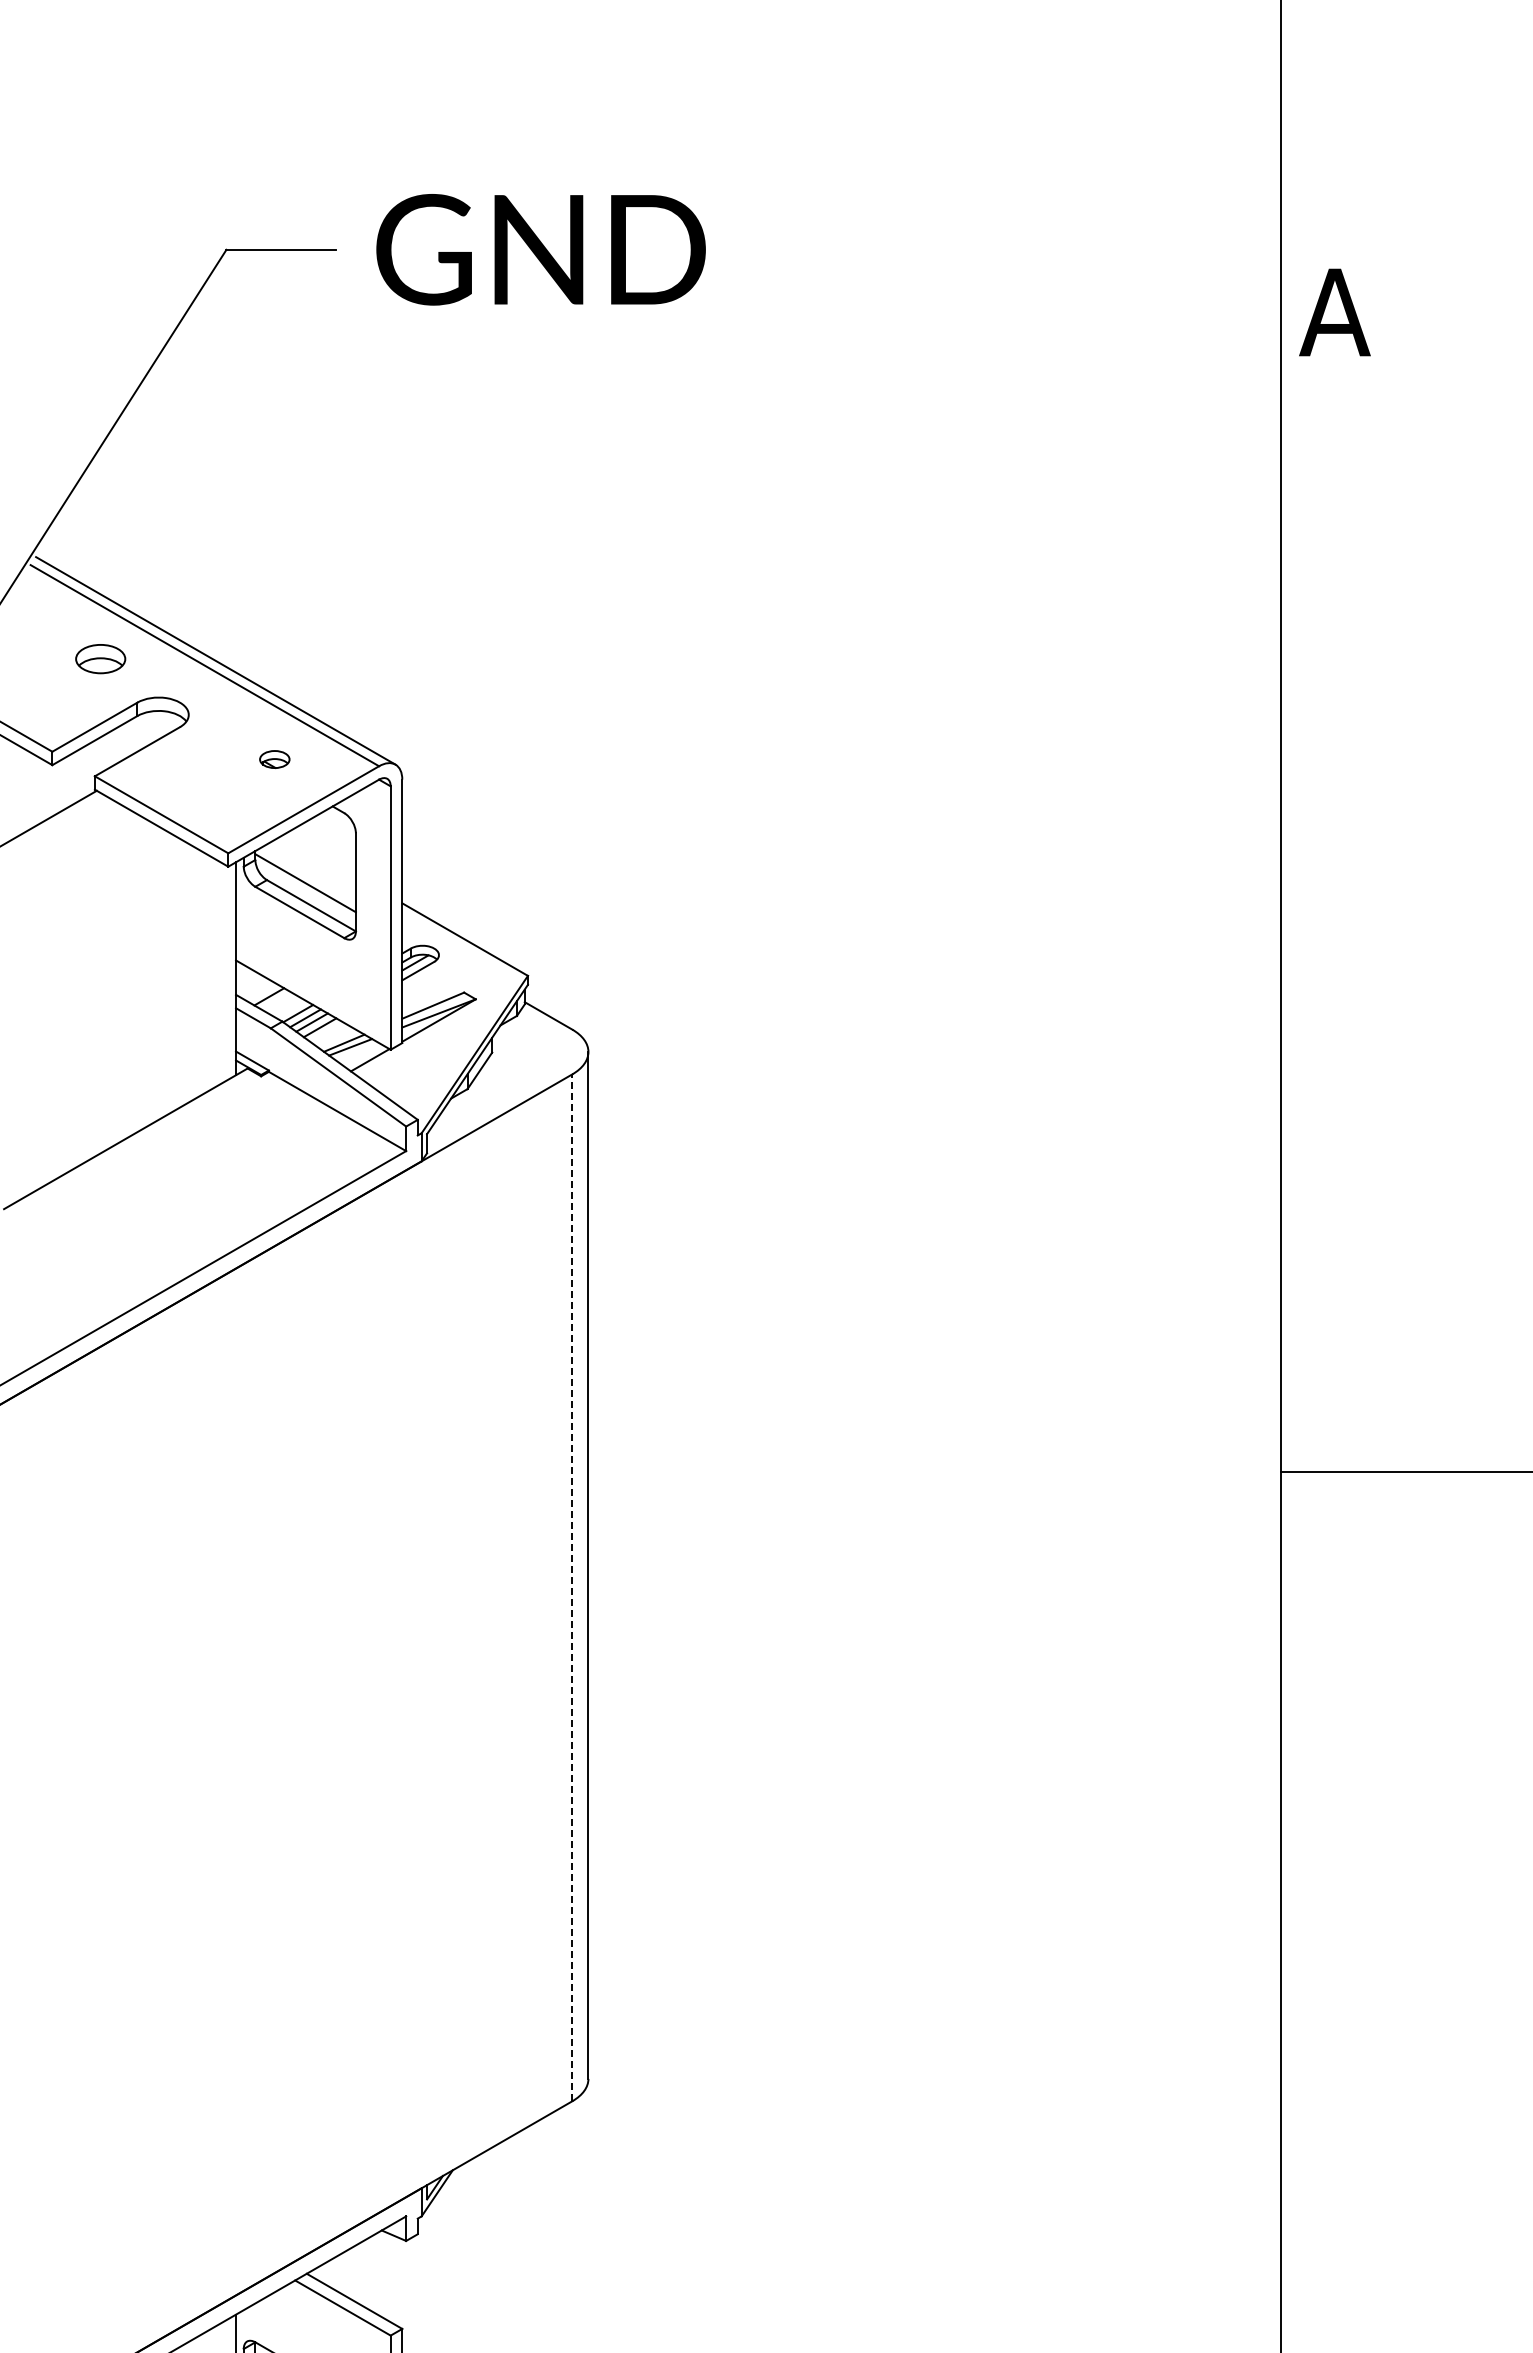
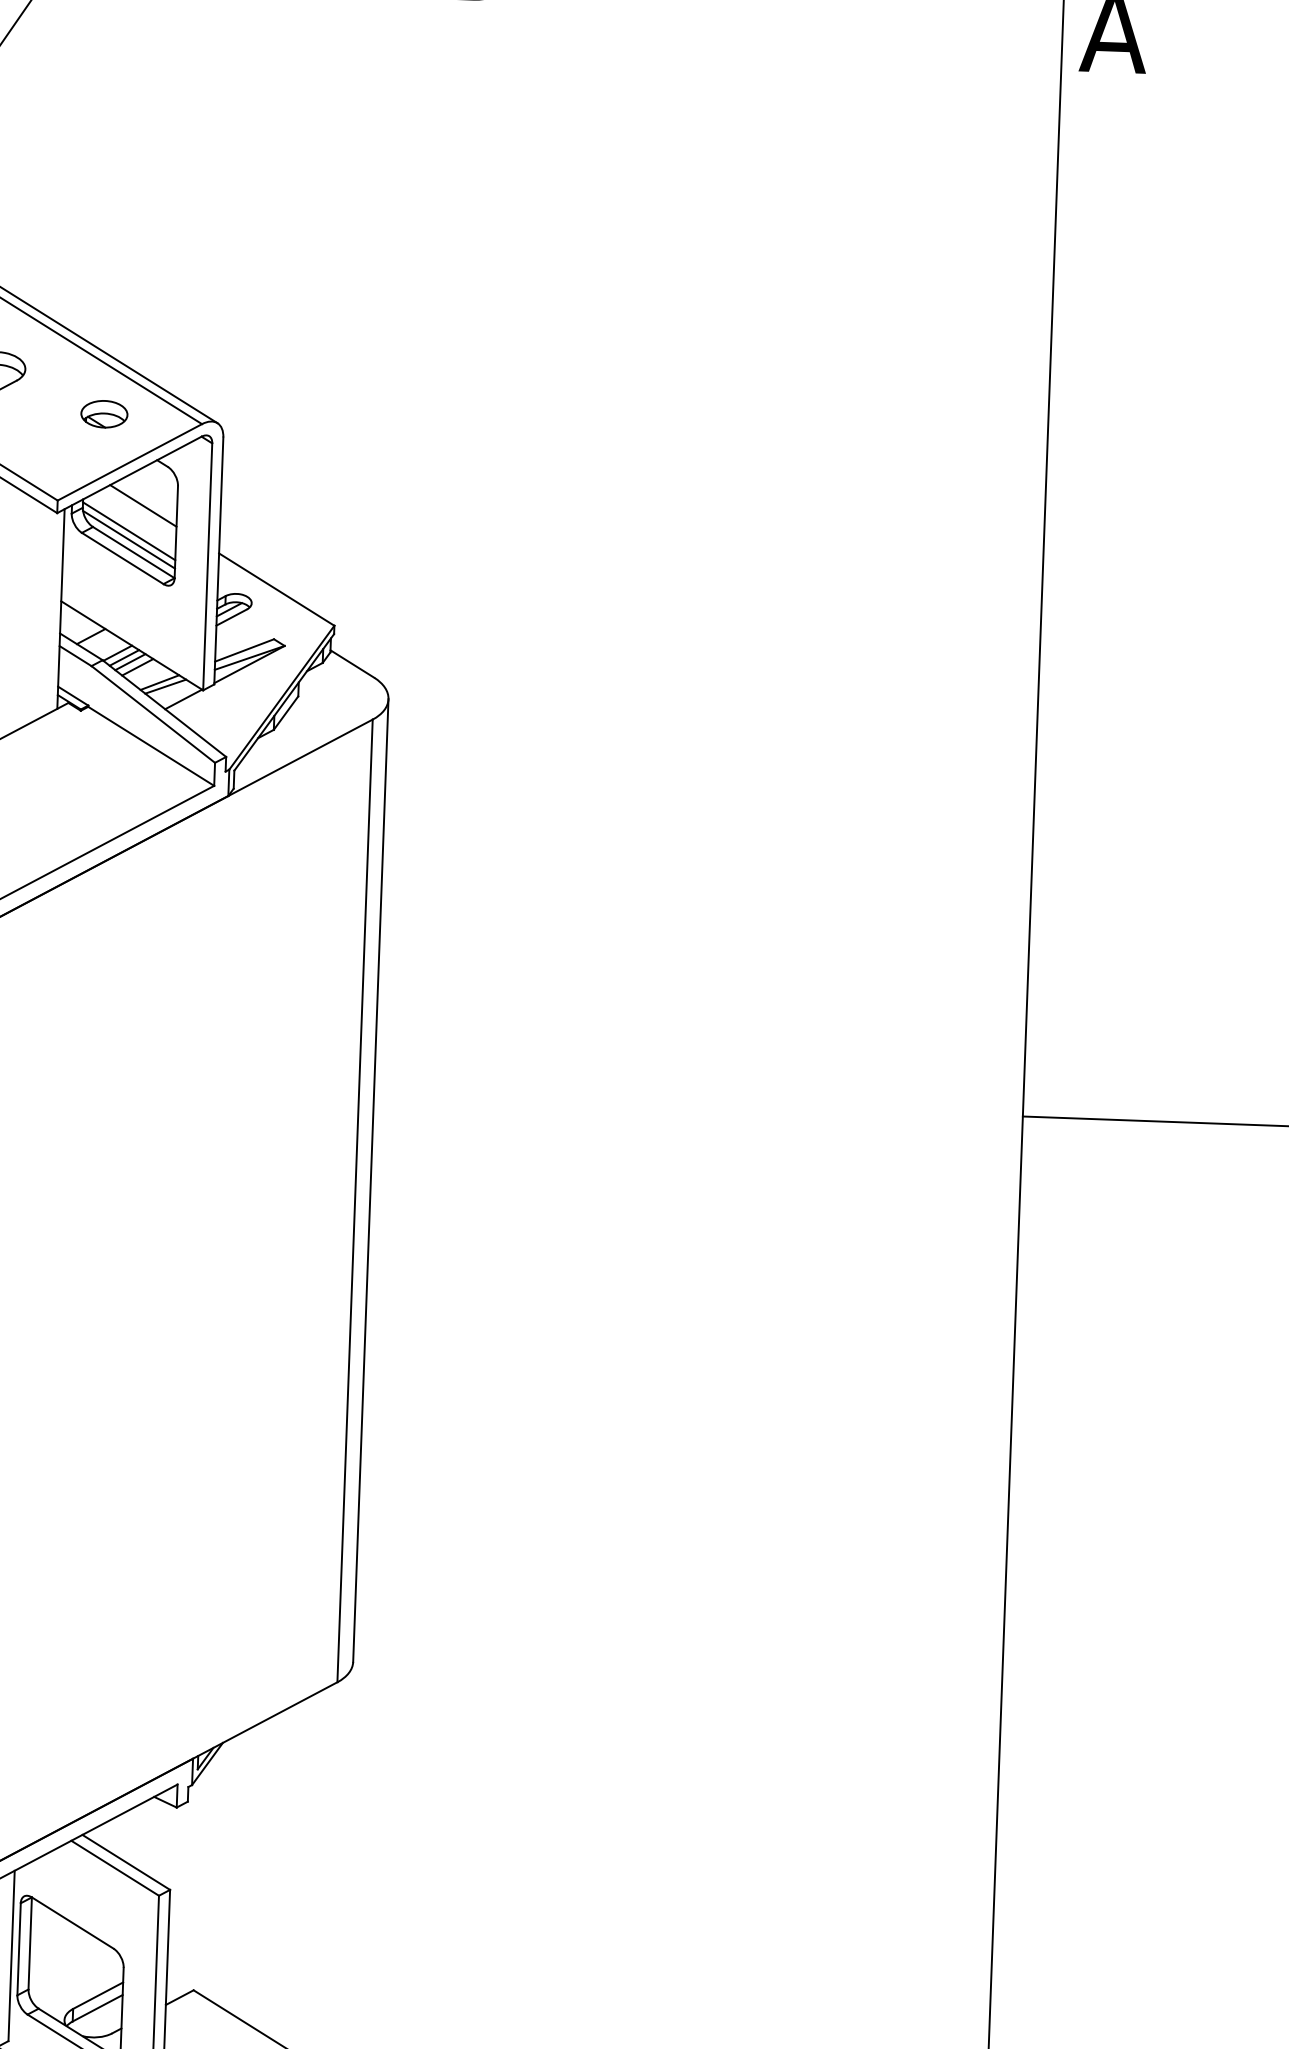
part: (274, 759) -> (104, 414), size x1.67
line: (319, 855) -> (143, 505), added
line: (305, 892) -> (128, 539), added
line: (572, 1587) -> (355, 1200), dashed -> solid

